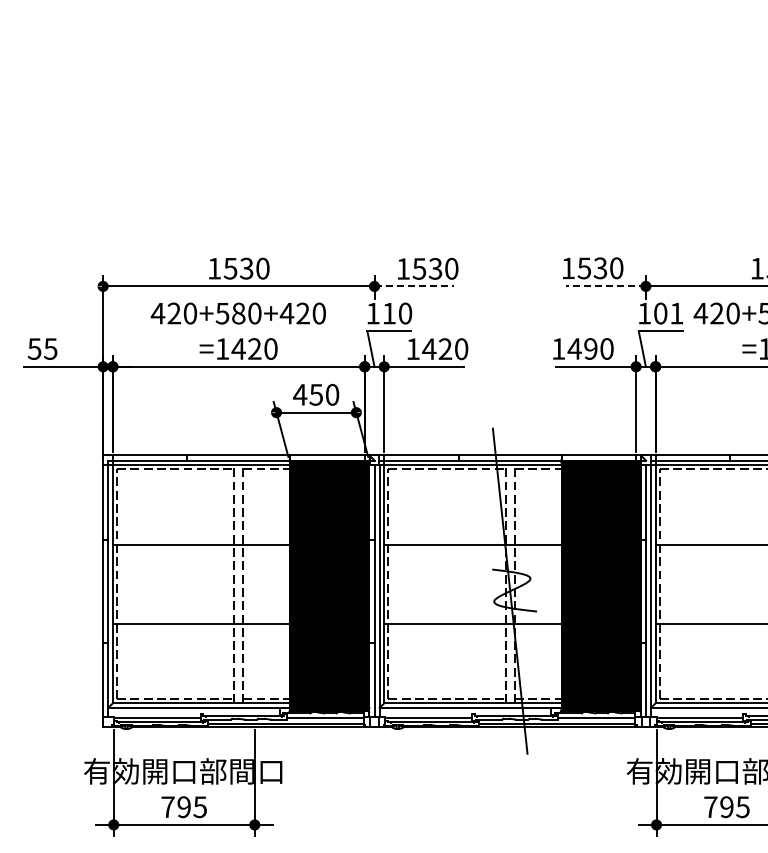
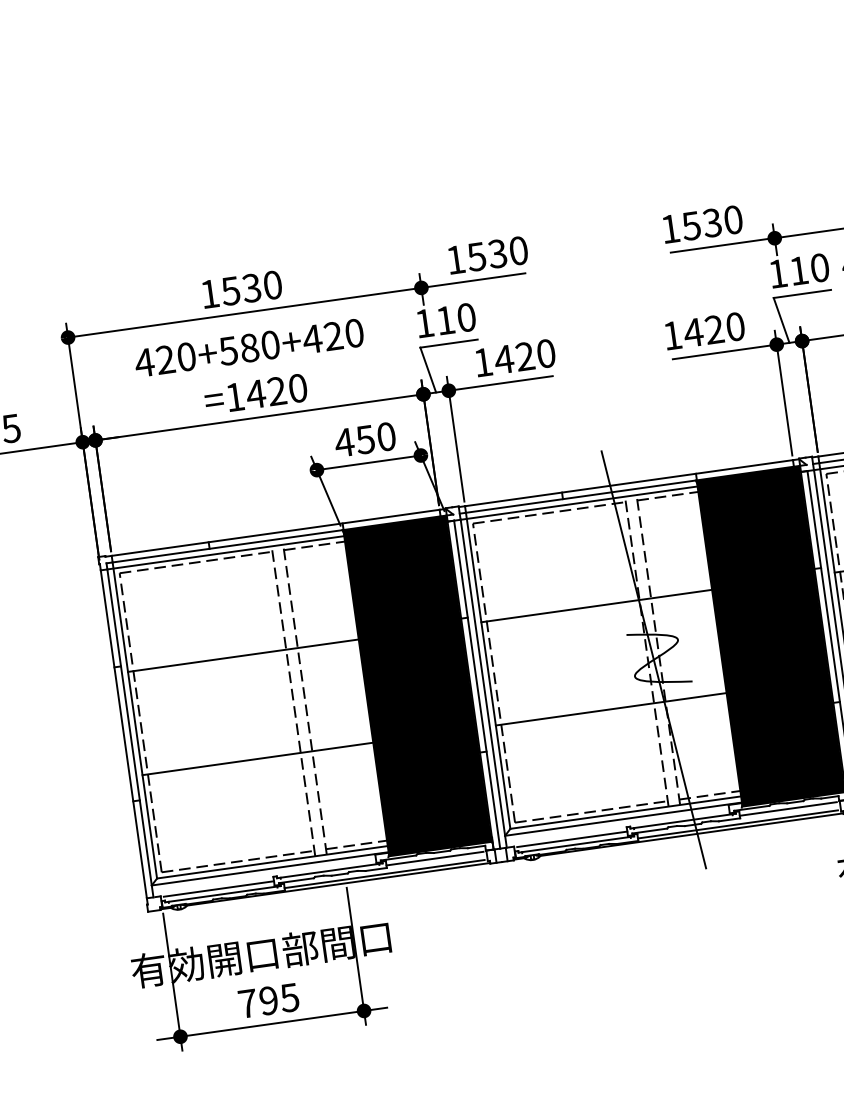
line: (414, 286) -> (473, 280), dashed -> solid
line: (605, 286) -> (722, 245), dashed -> solid
text: (668, 313) -> (809, 269), 101 -> 110
text: (590, 348) -> (713, 329), 1490 -> 1420

